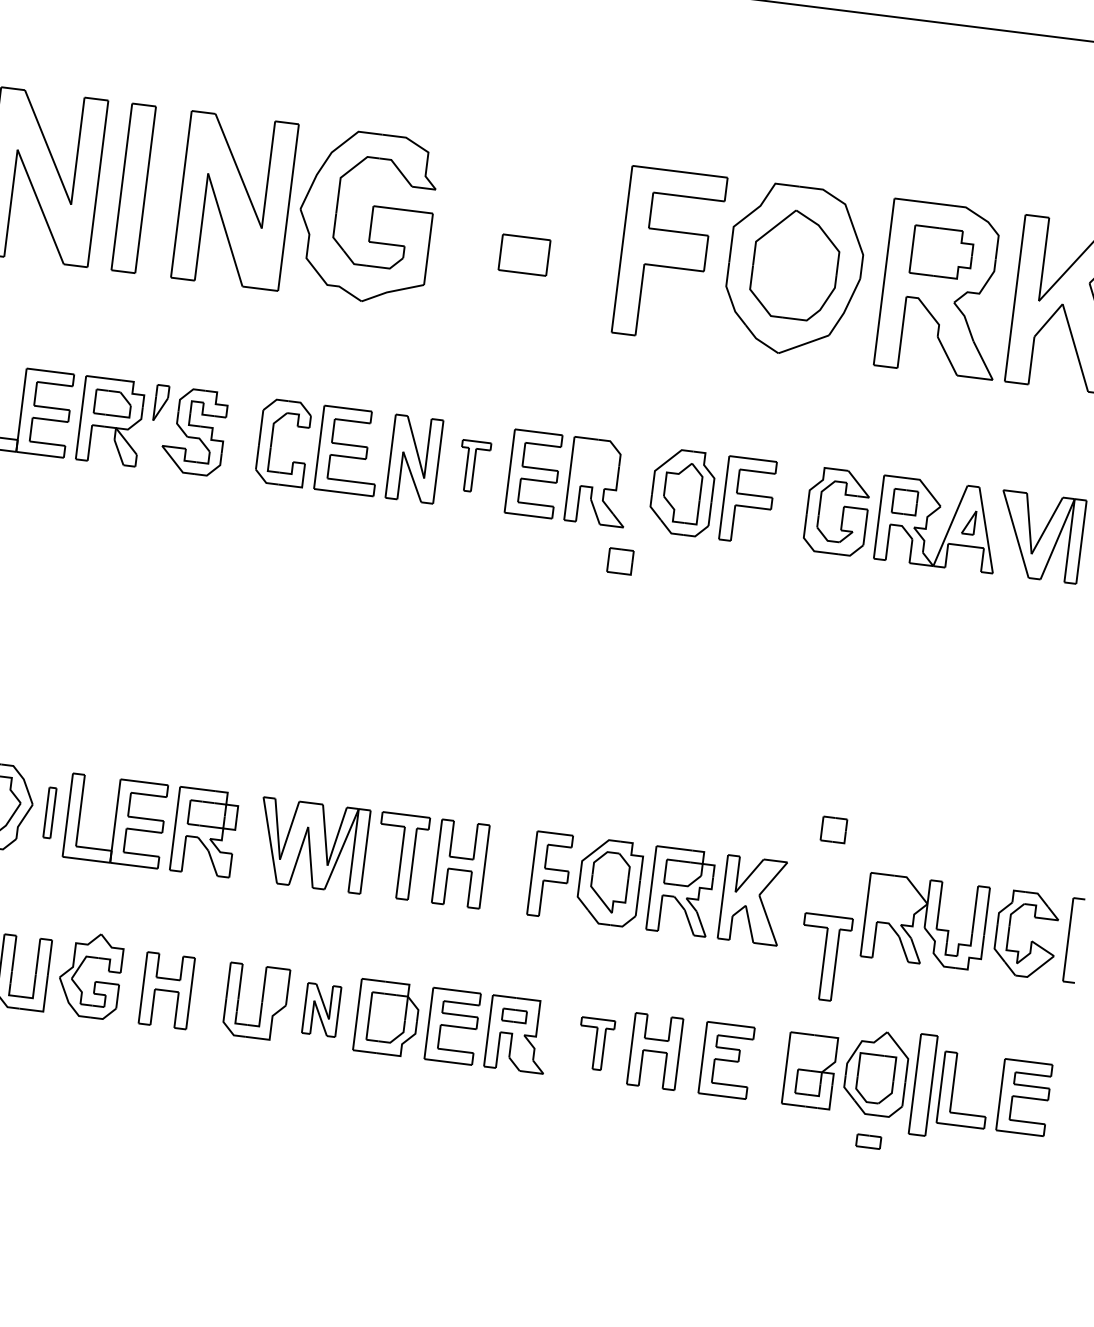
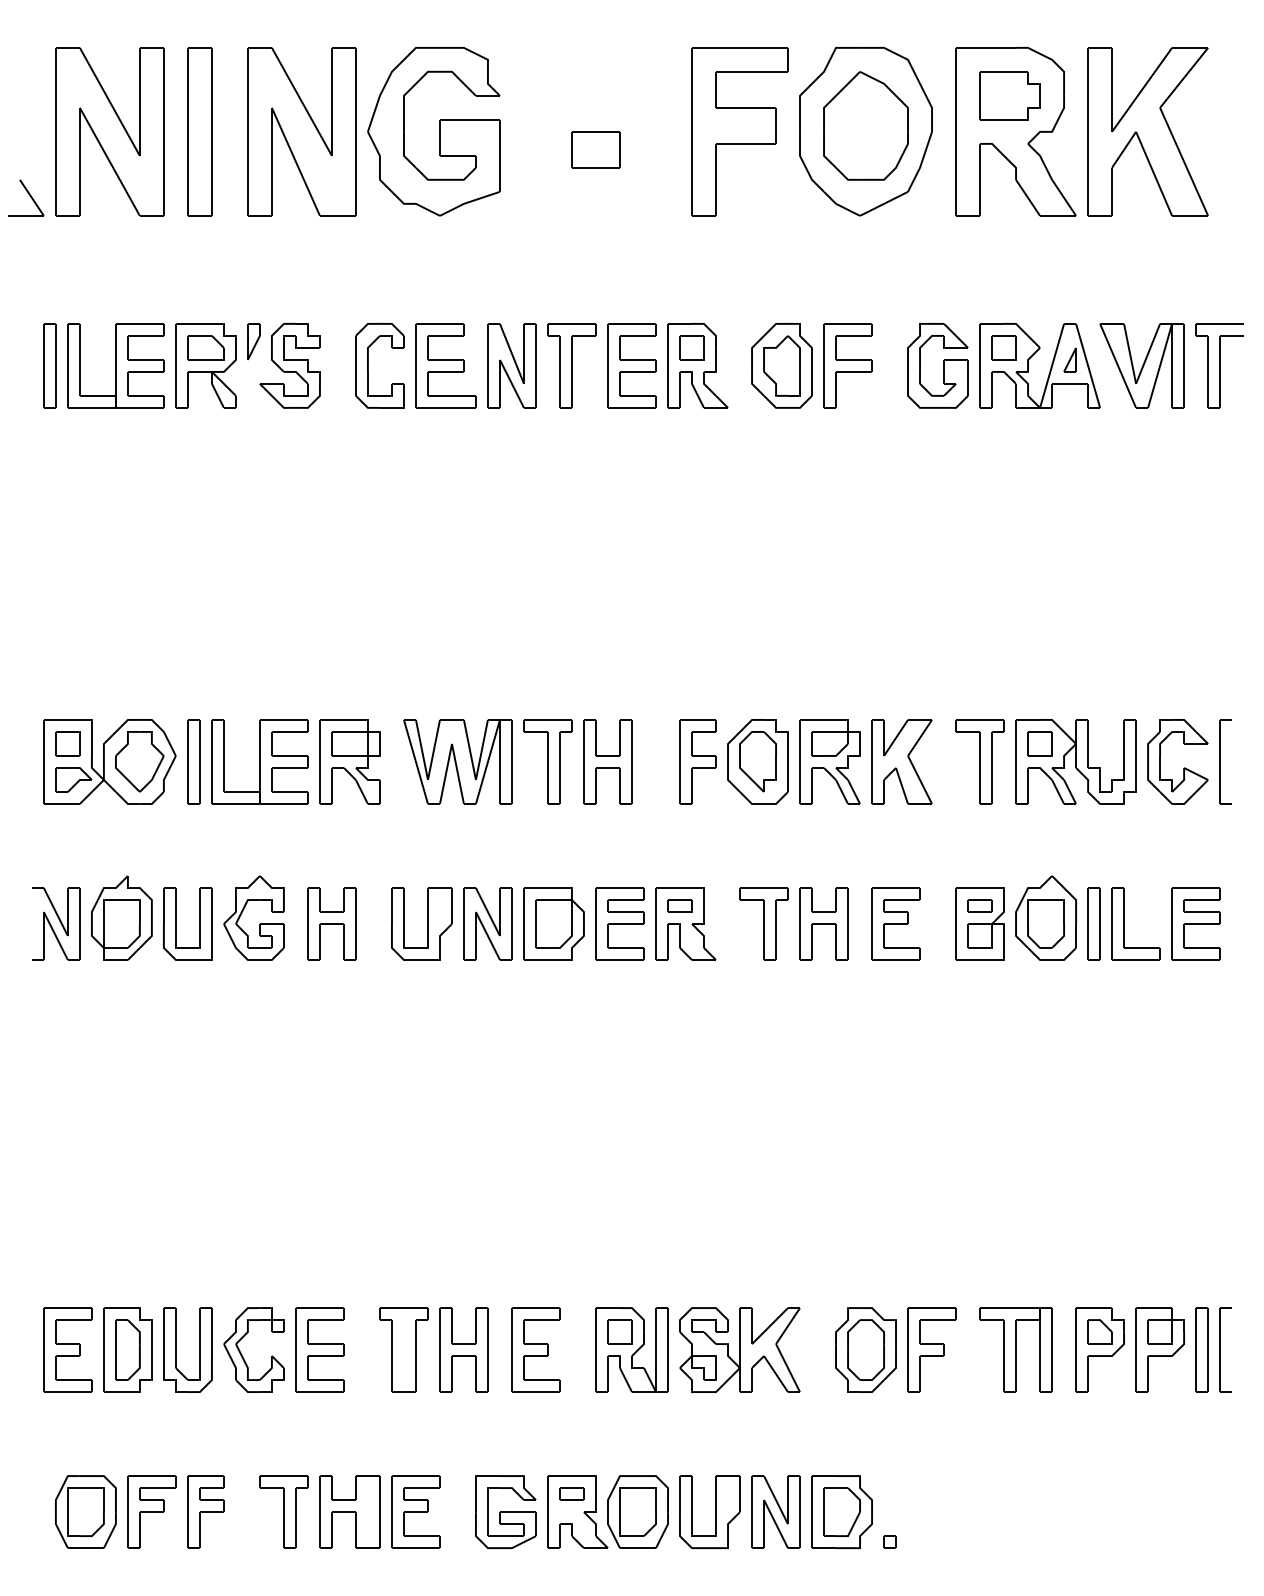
part: (473, 466) -> (571, 365), size x1.67
part: (620, 560) -> (691, 347), moved
part: (49, 812) -> (193, 761), size x1.67
part: (833, 829) -> (1039, 743), moved
part: (823, 957) -> (979, 761), moved
part: (321, 1009) -> (487, 923), size x1.43
part: (595, 1043) -> (763, 923), size x1.43
part: (922, 1084) -> (1093, 923), size x0.71
part: (868, 1141) -> (979, 905), moved

